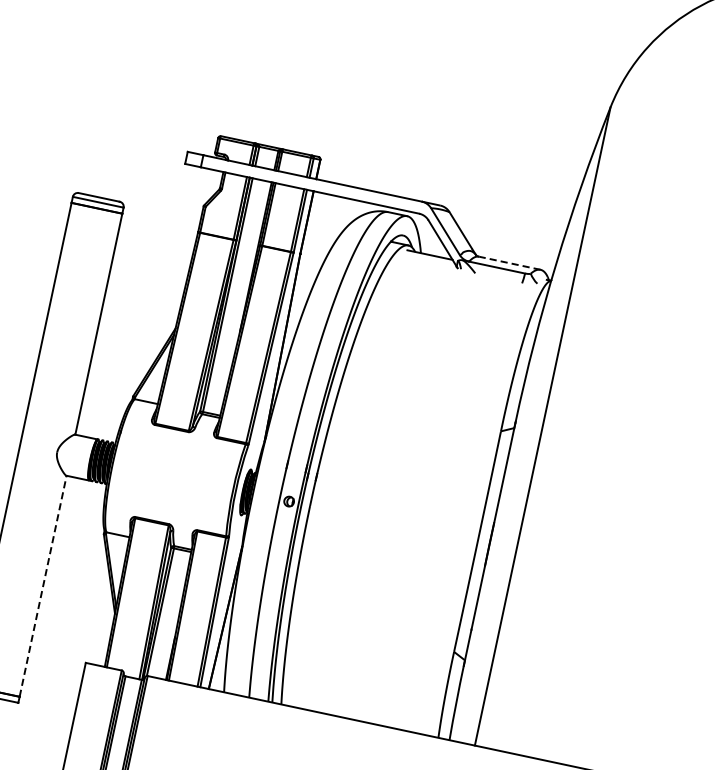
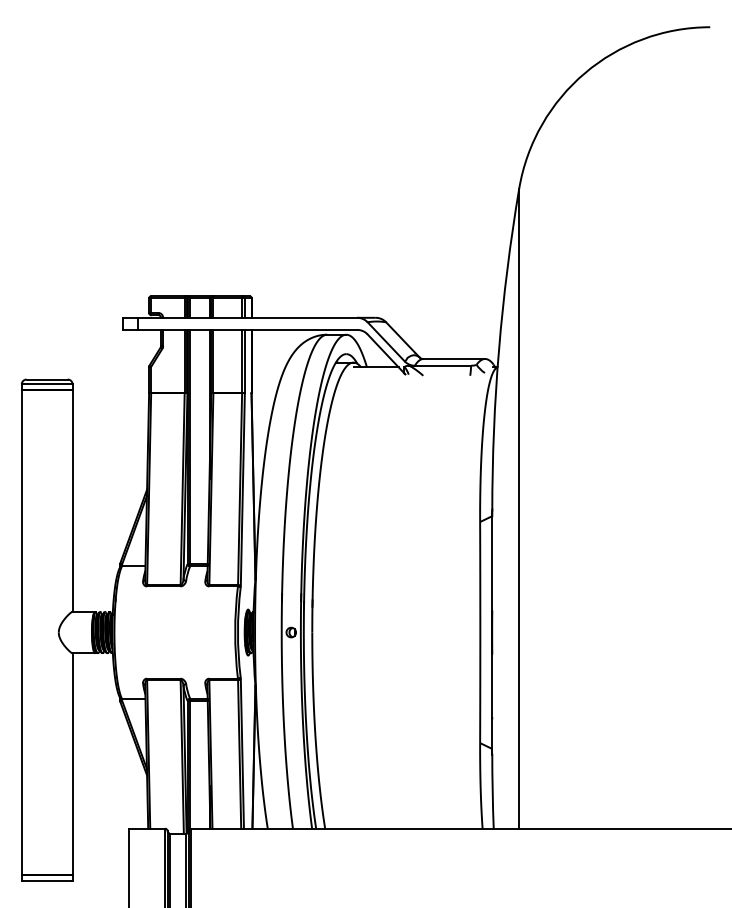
line: (510, 262) -> (454, 358), dashed -> solid
line: (43, 585) -> (72, 763), dashed -> solid

